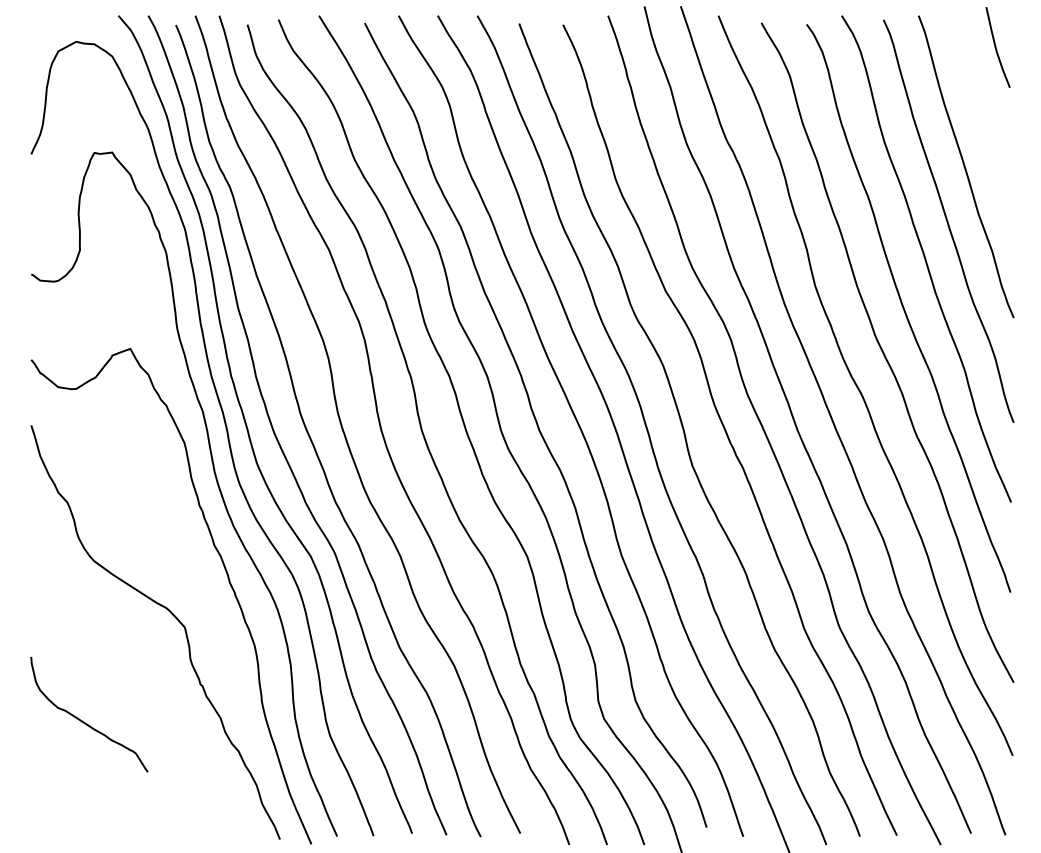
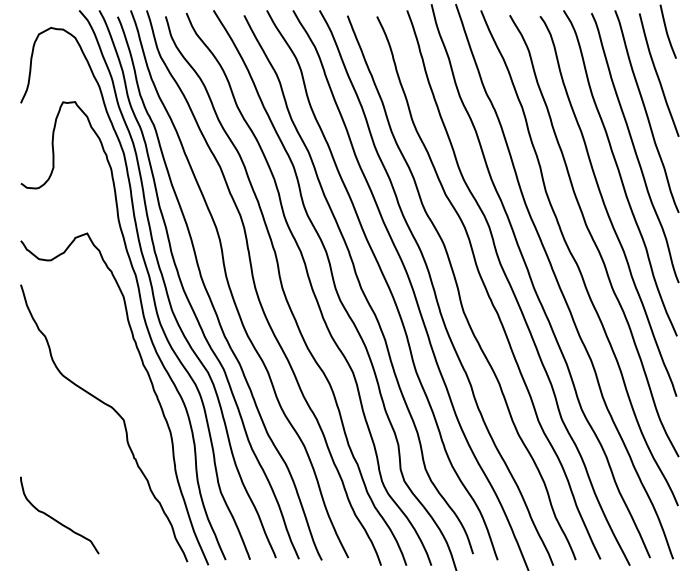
curve: (983, 111) -> (658, 74), added
curve: (84, 720) -> (56, 519), moved

